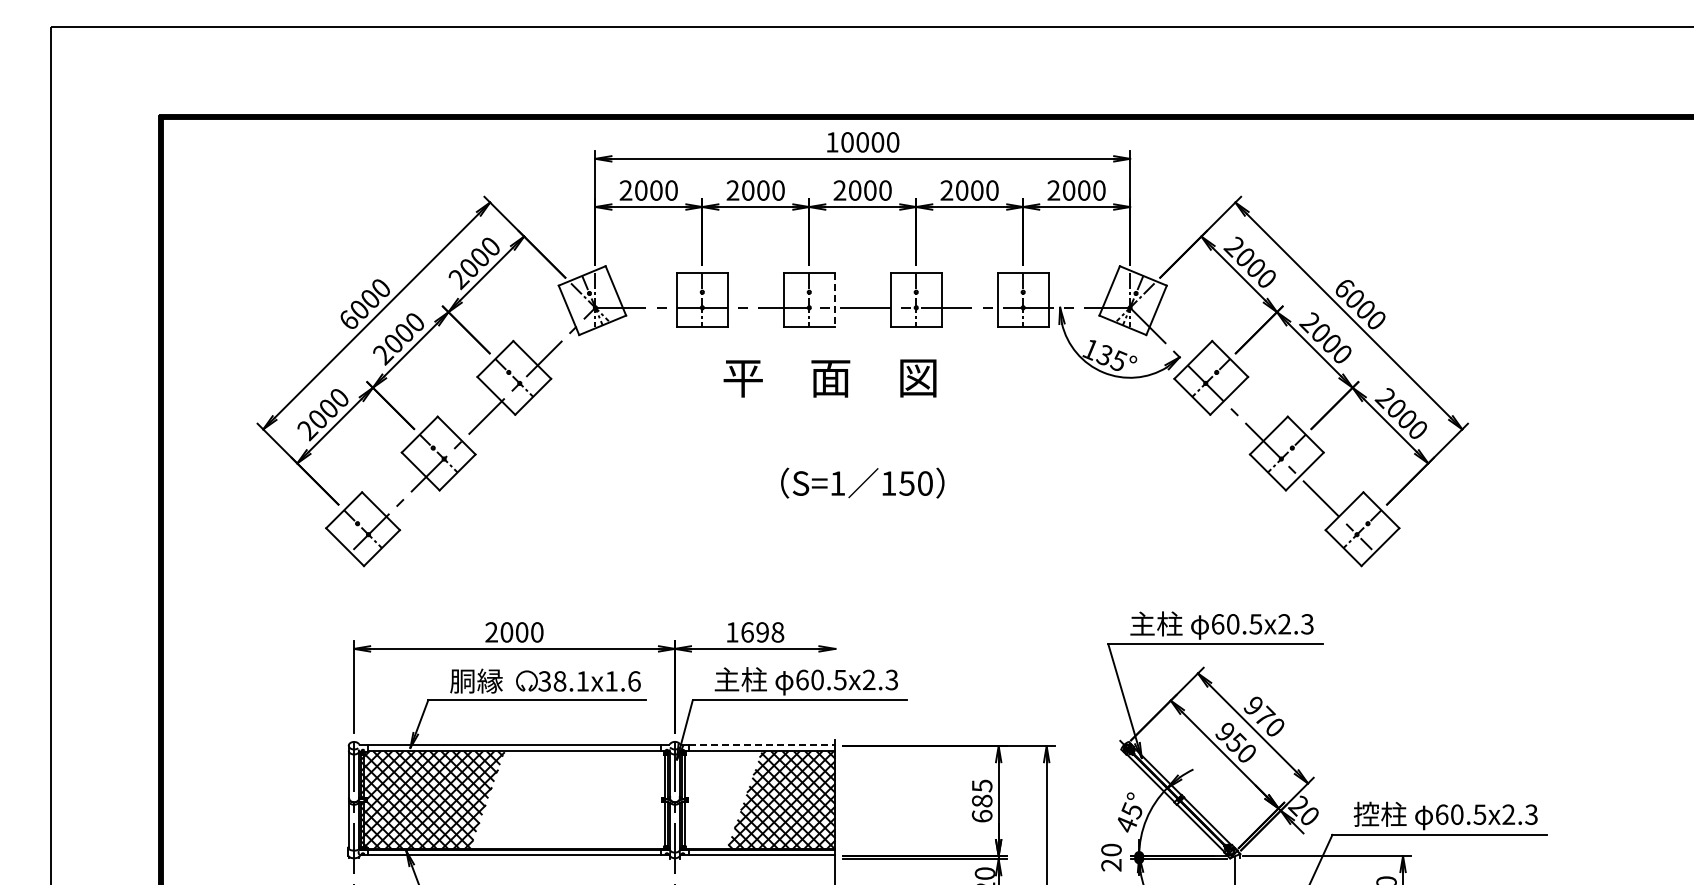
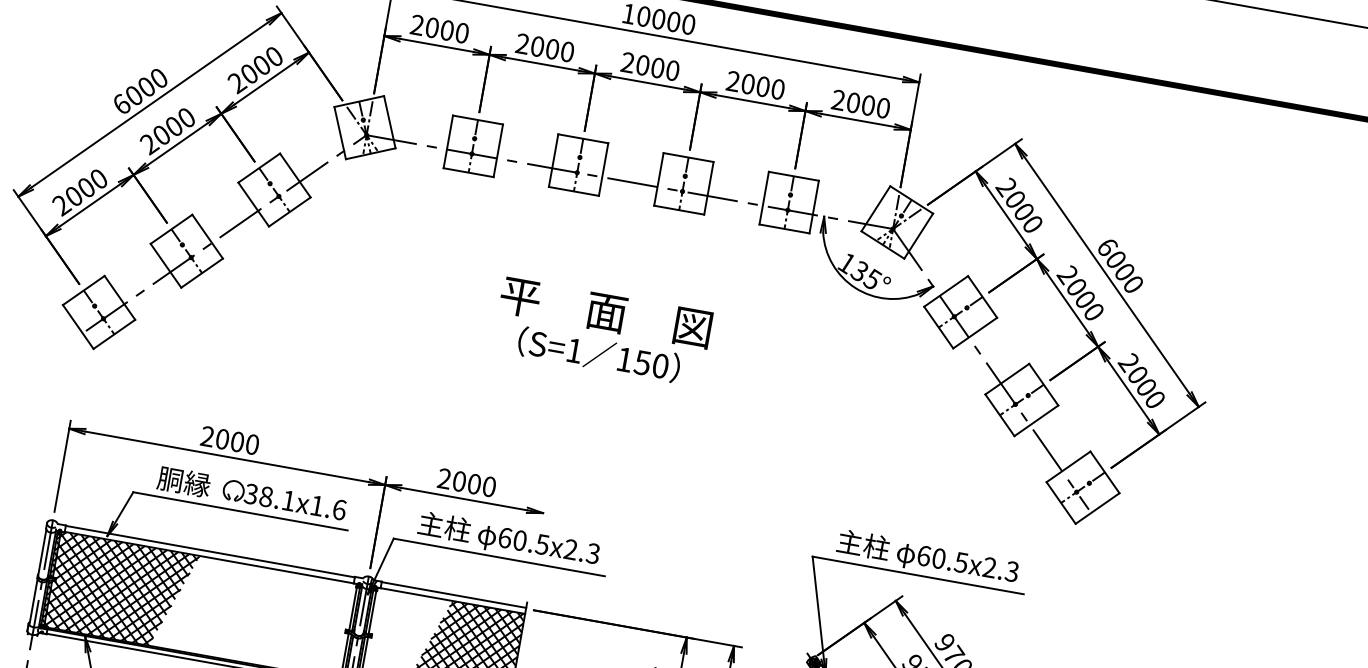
line: (834, 300) -> (603, 169), dashed -> solid
text: (829, 378) -> (605, 312), moved
text: (755, 632) -> (467, 482), 1698 -> 2000
line: (762, 745) -> (454, 595), dashed -> solid

